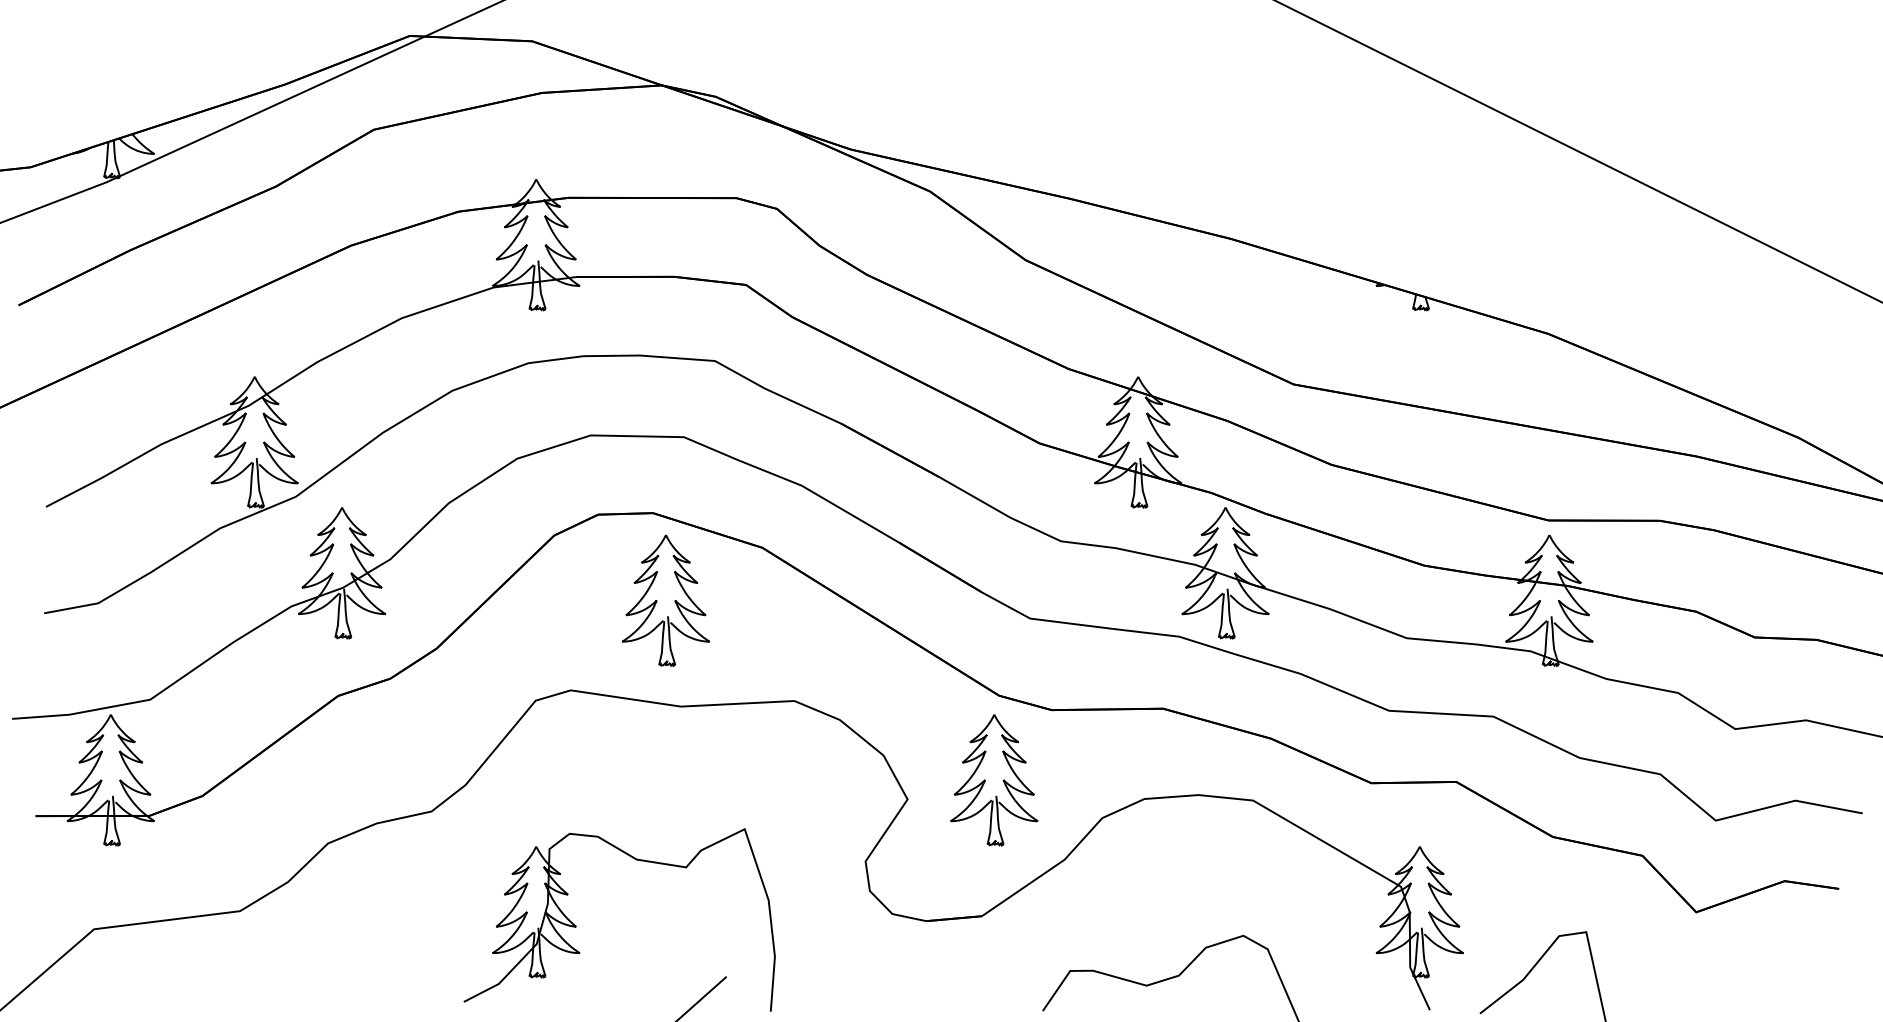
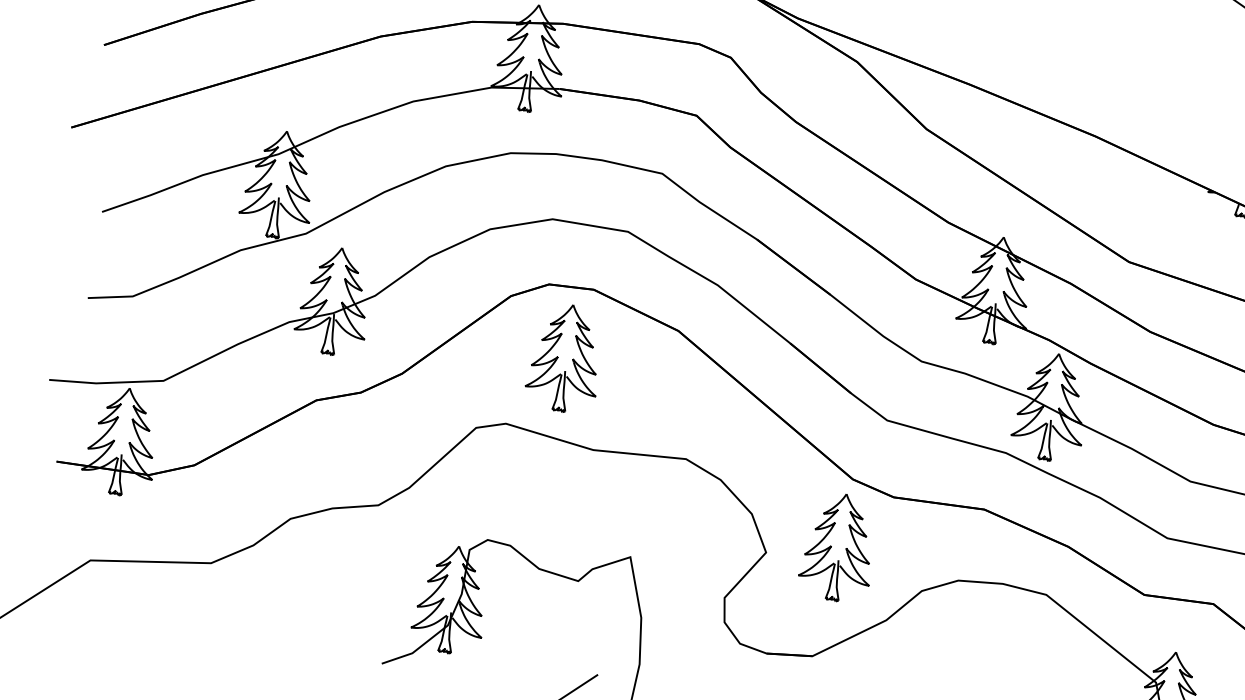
part: (665, 600) -> (565, 357), moved

